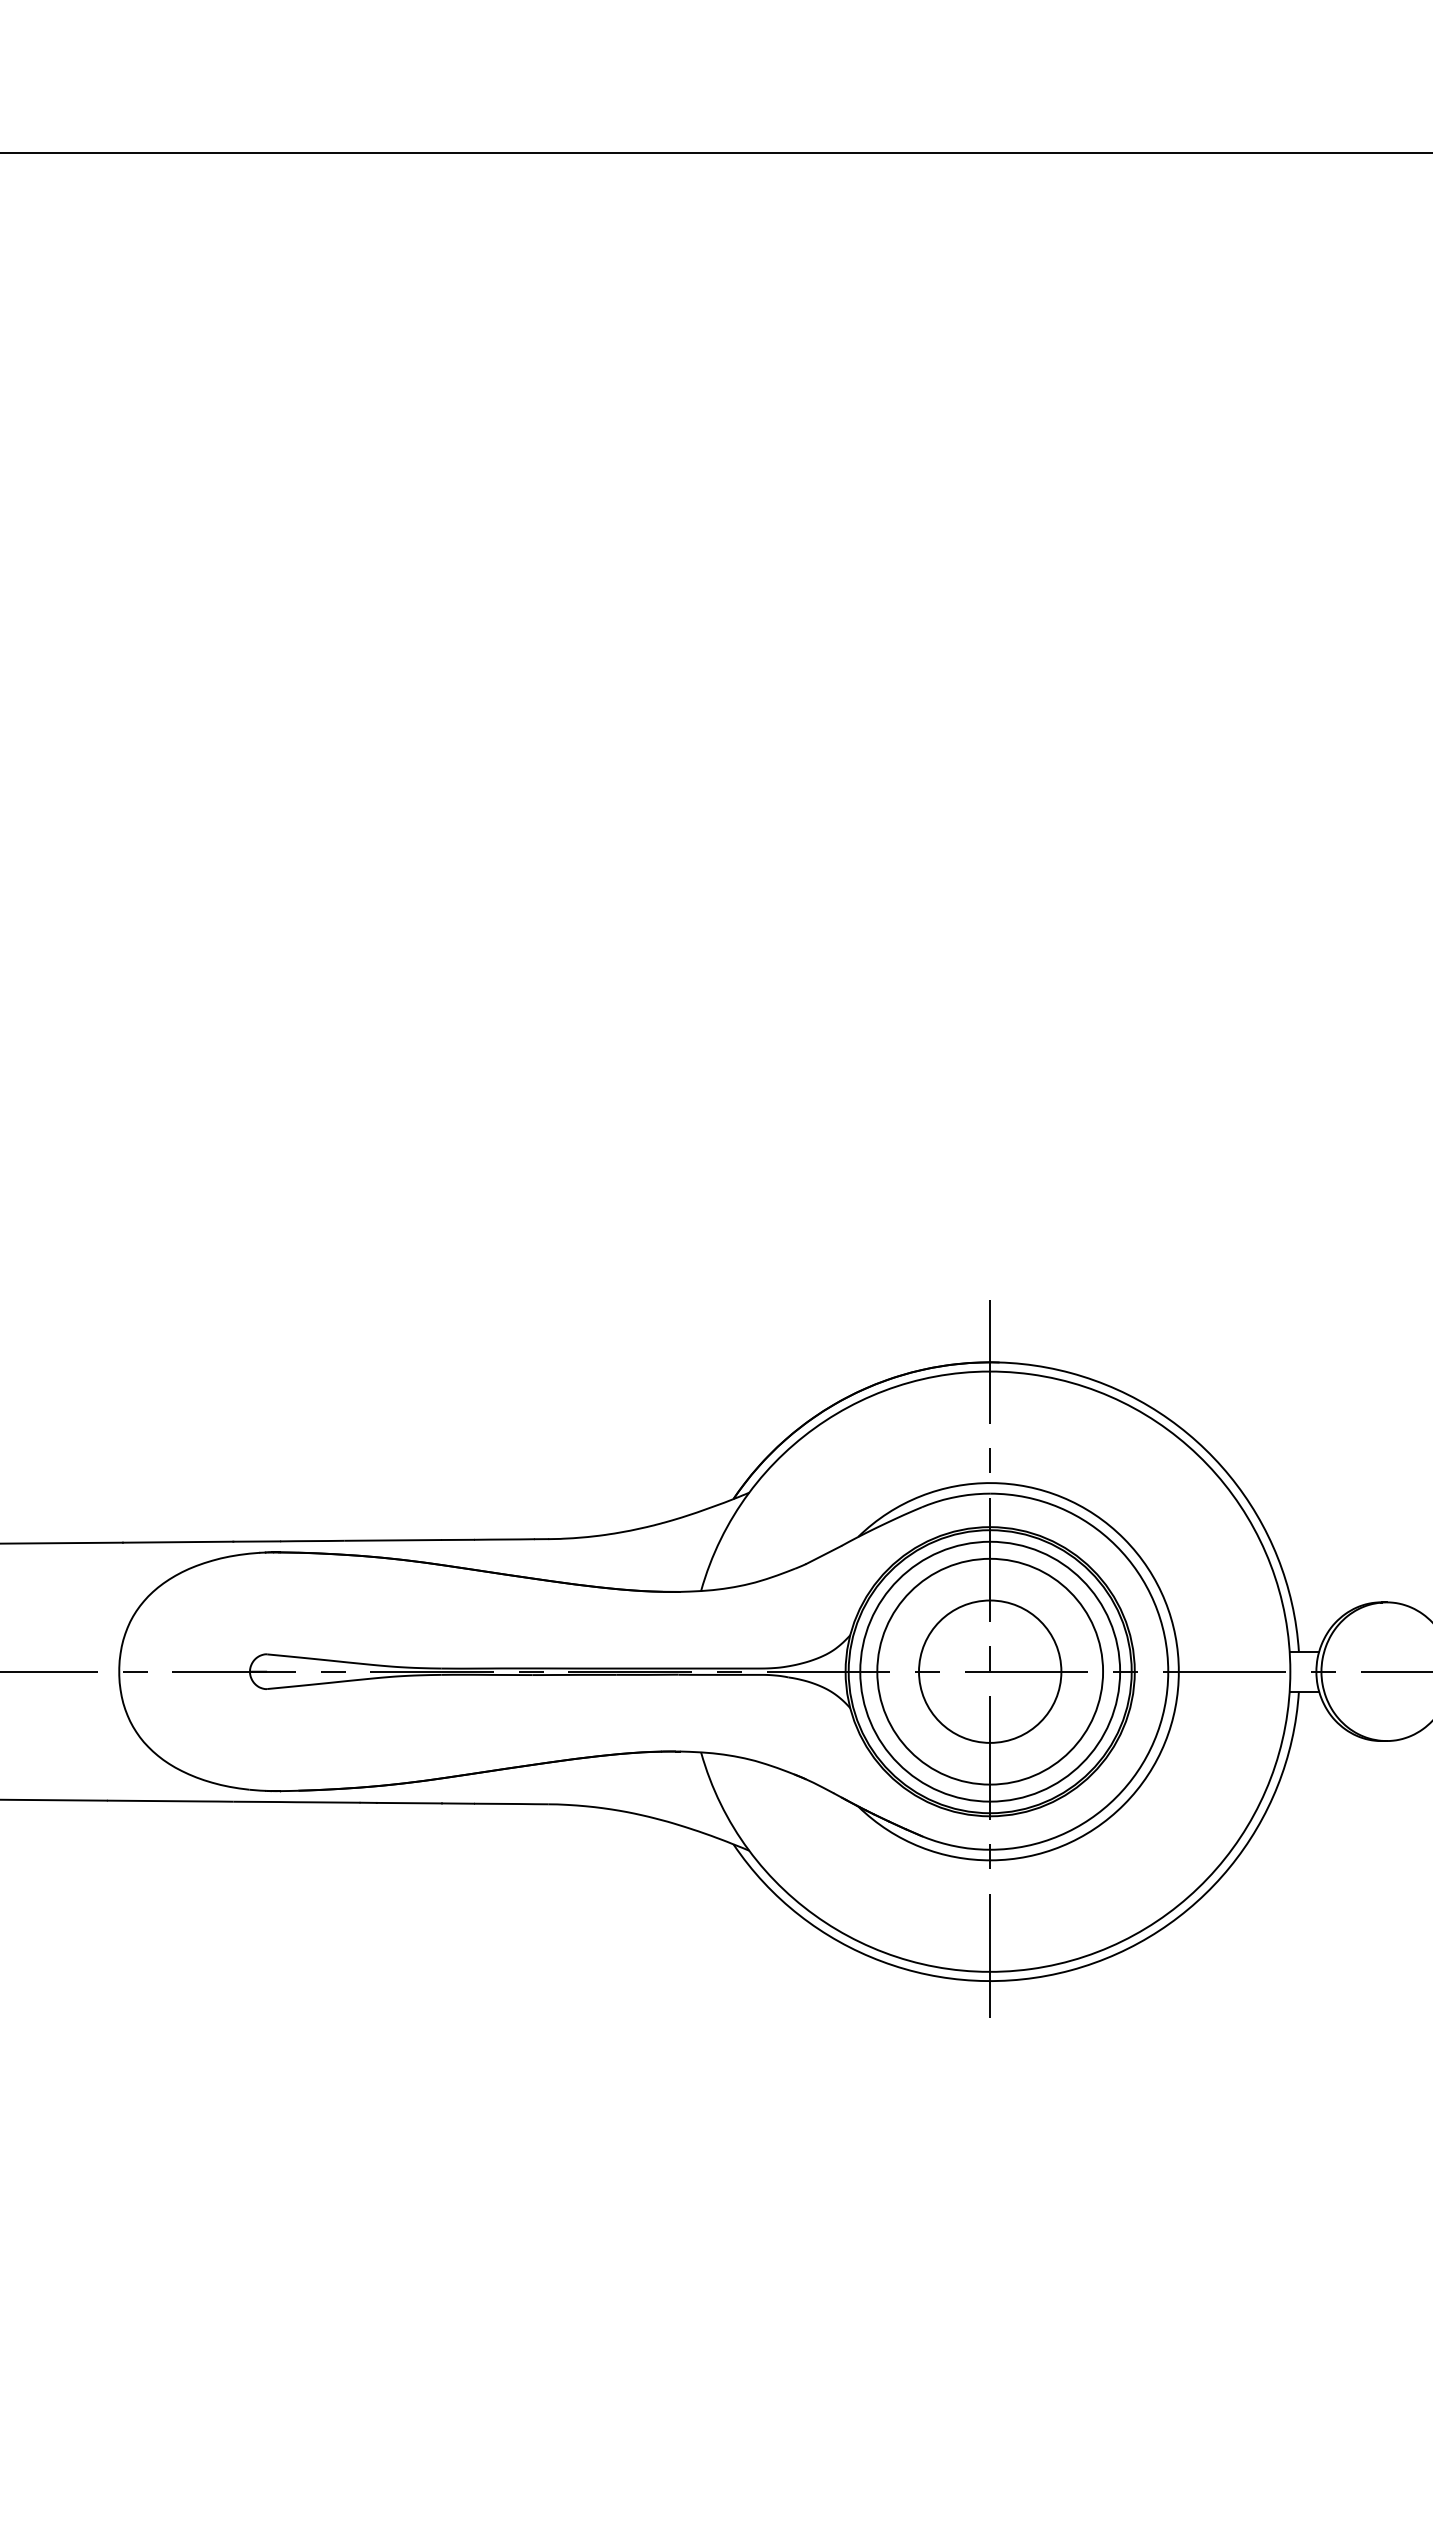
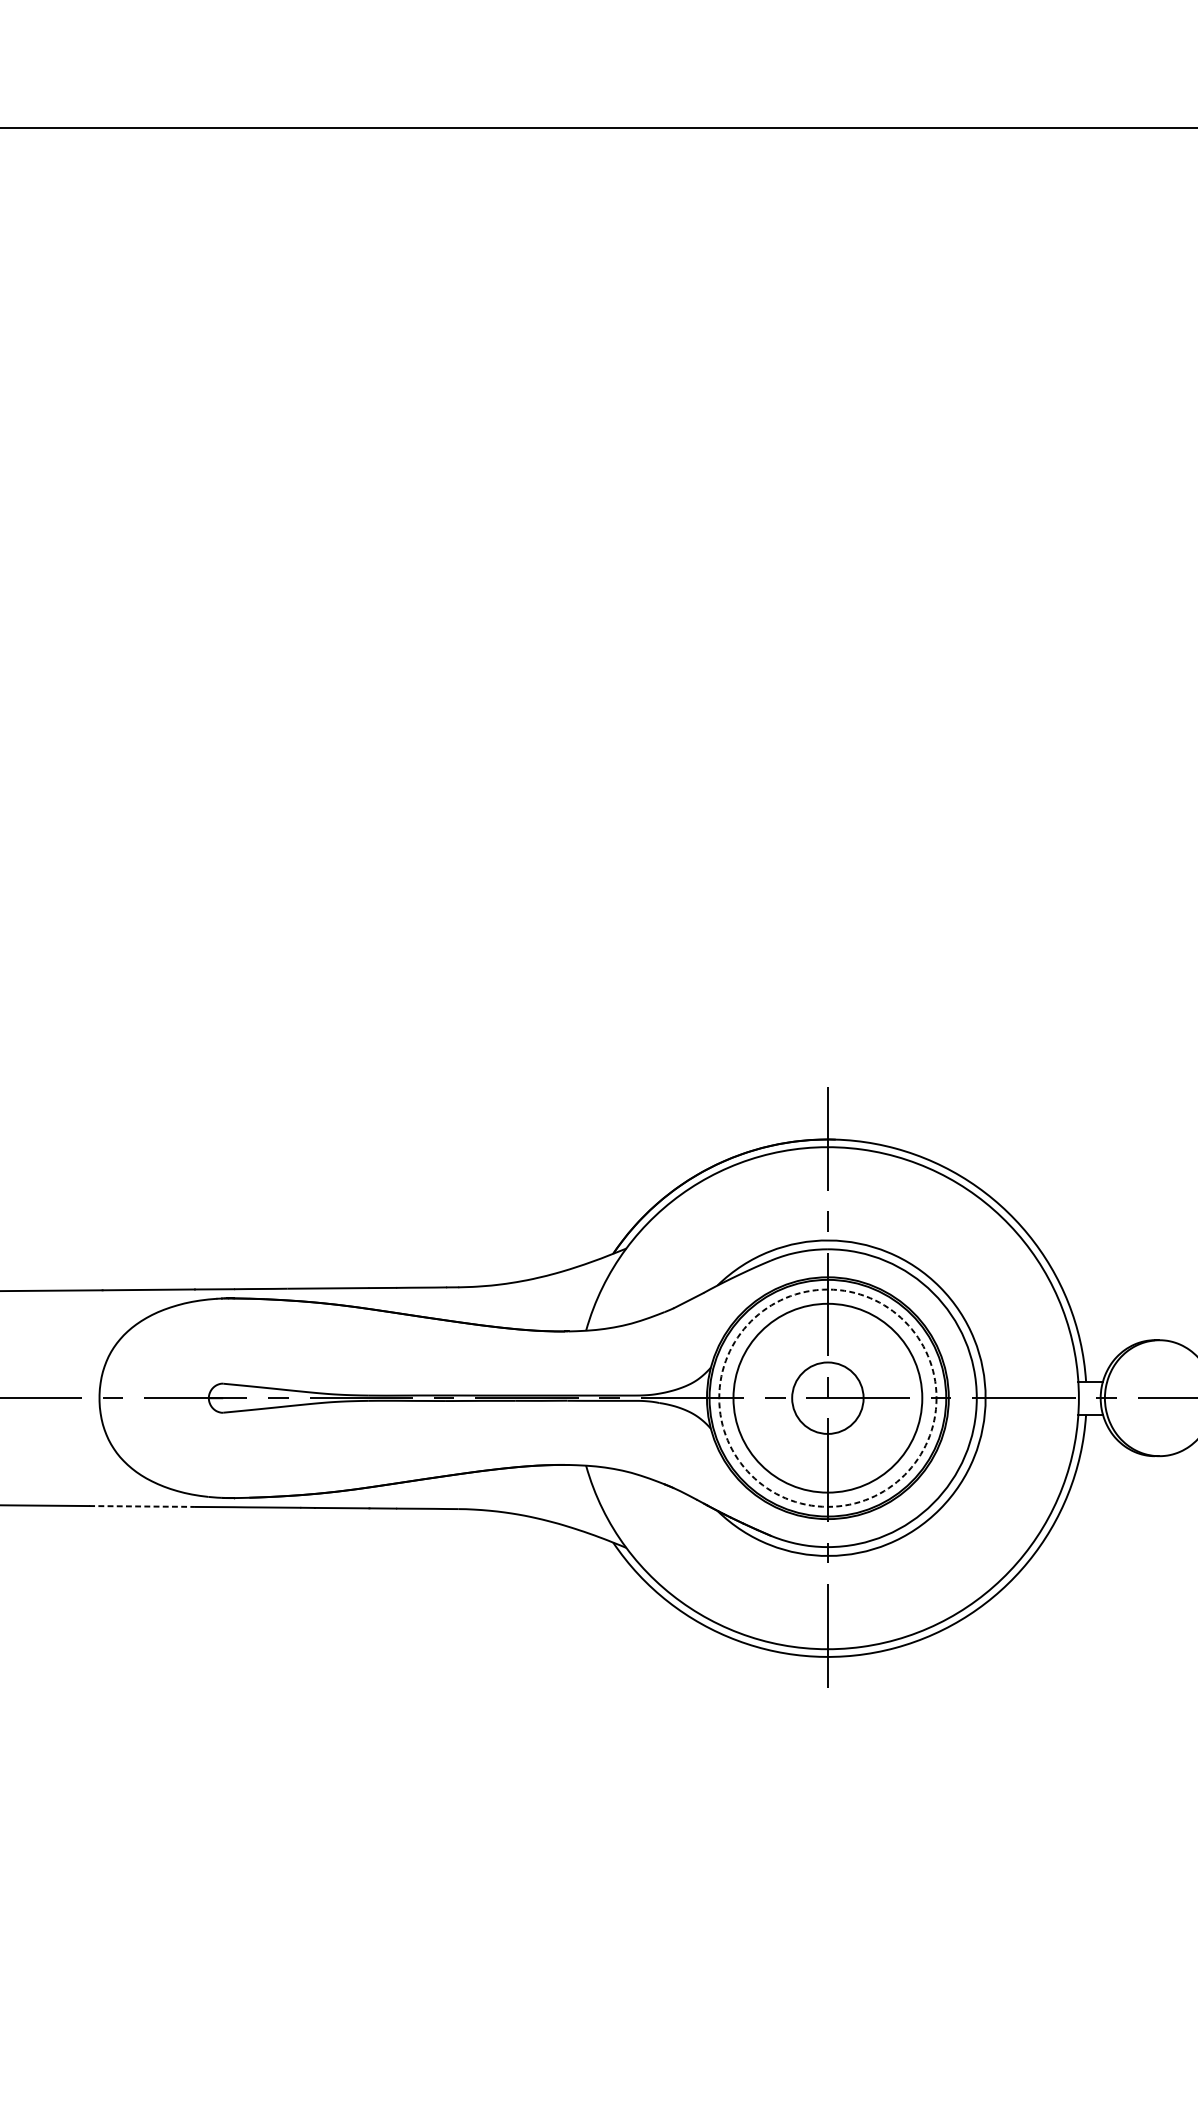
circle: (990, 1671) -> (828, 1398), size x0.6
circle: (990, 1671) -> (828, 1398), solid -> dashed
line: (171, 1801) -> (143, 1506), solid -> dashed

